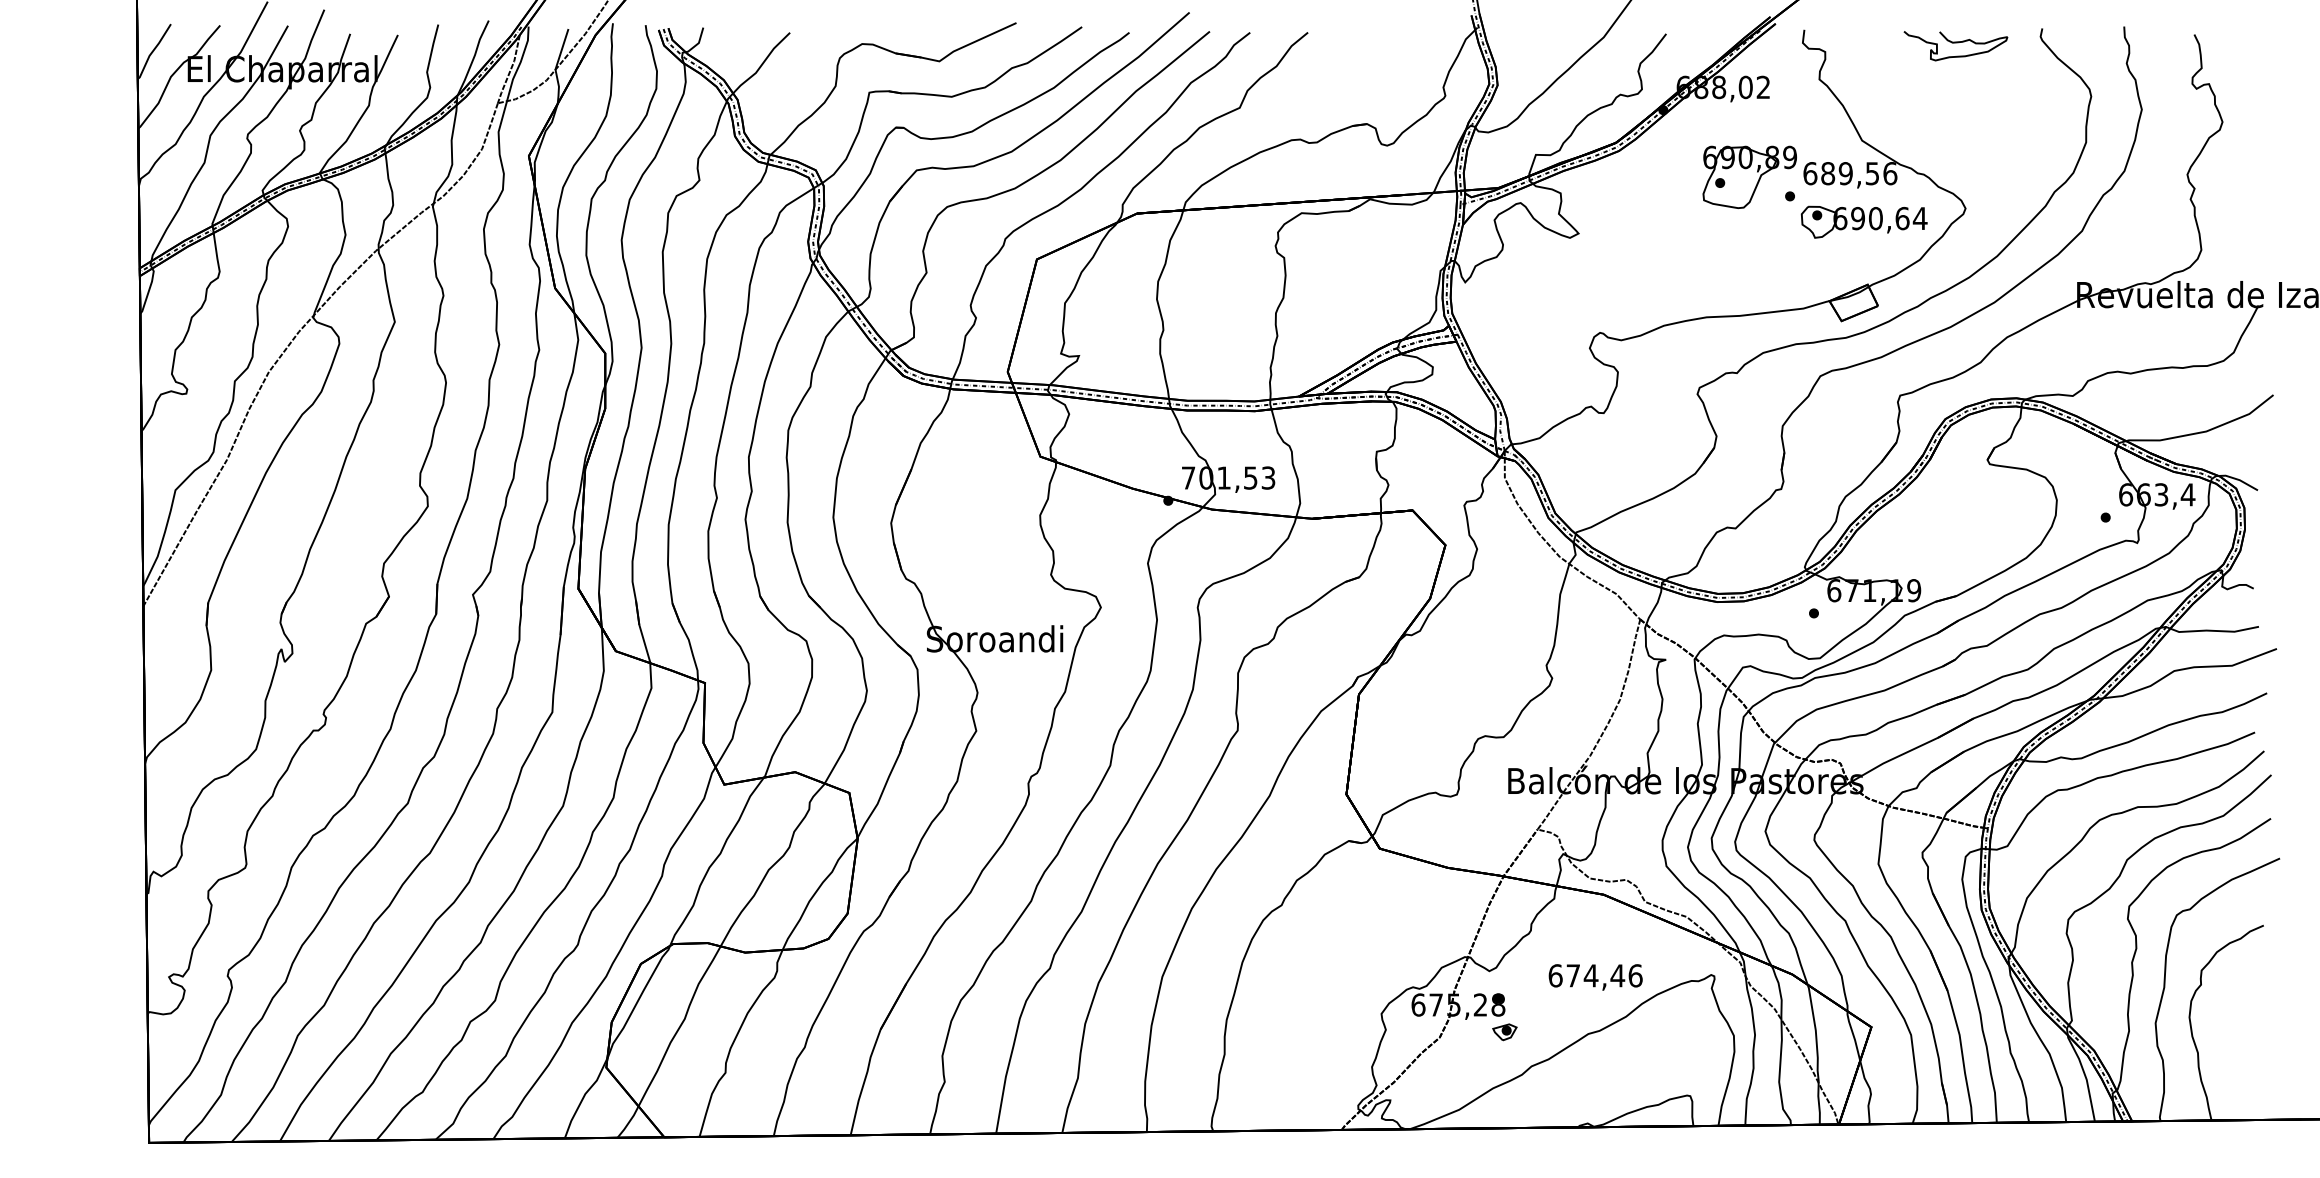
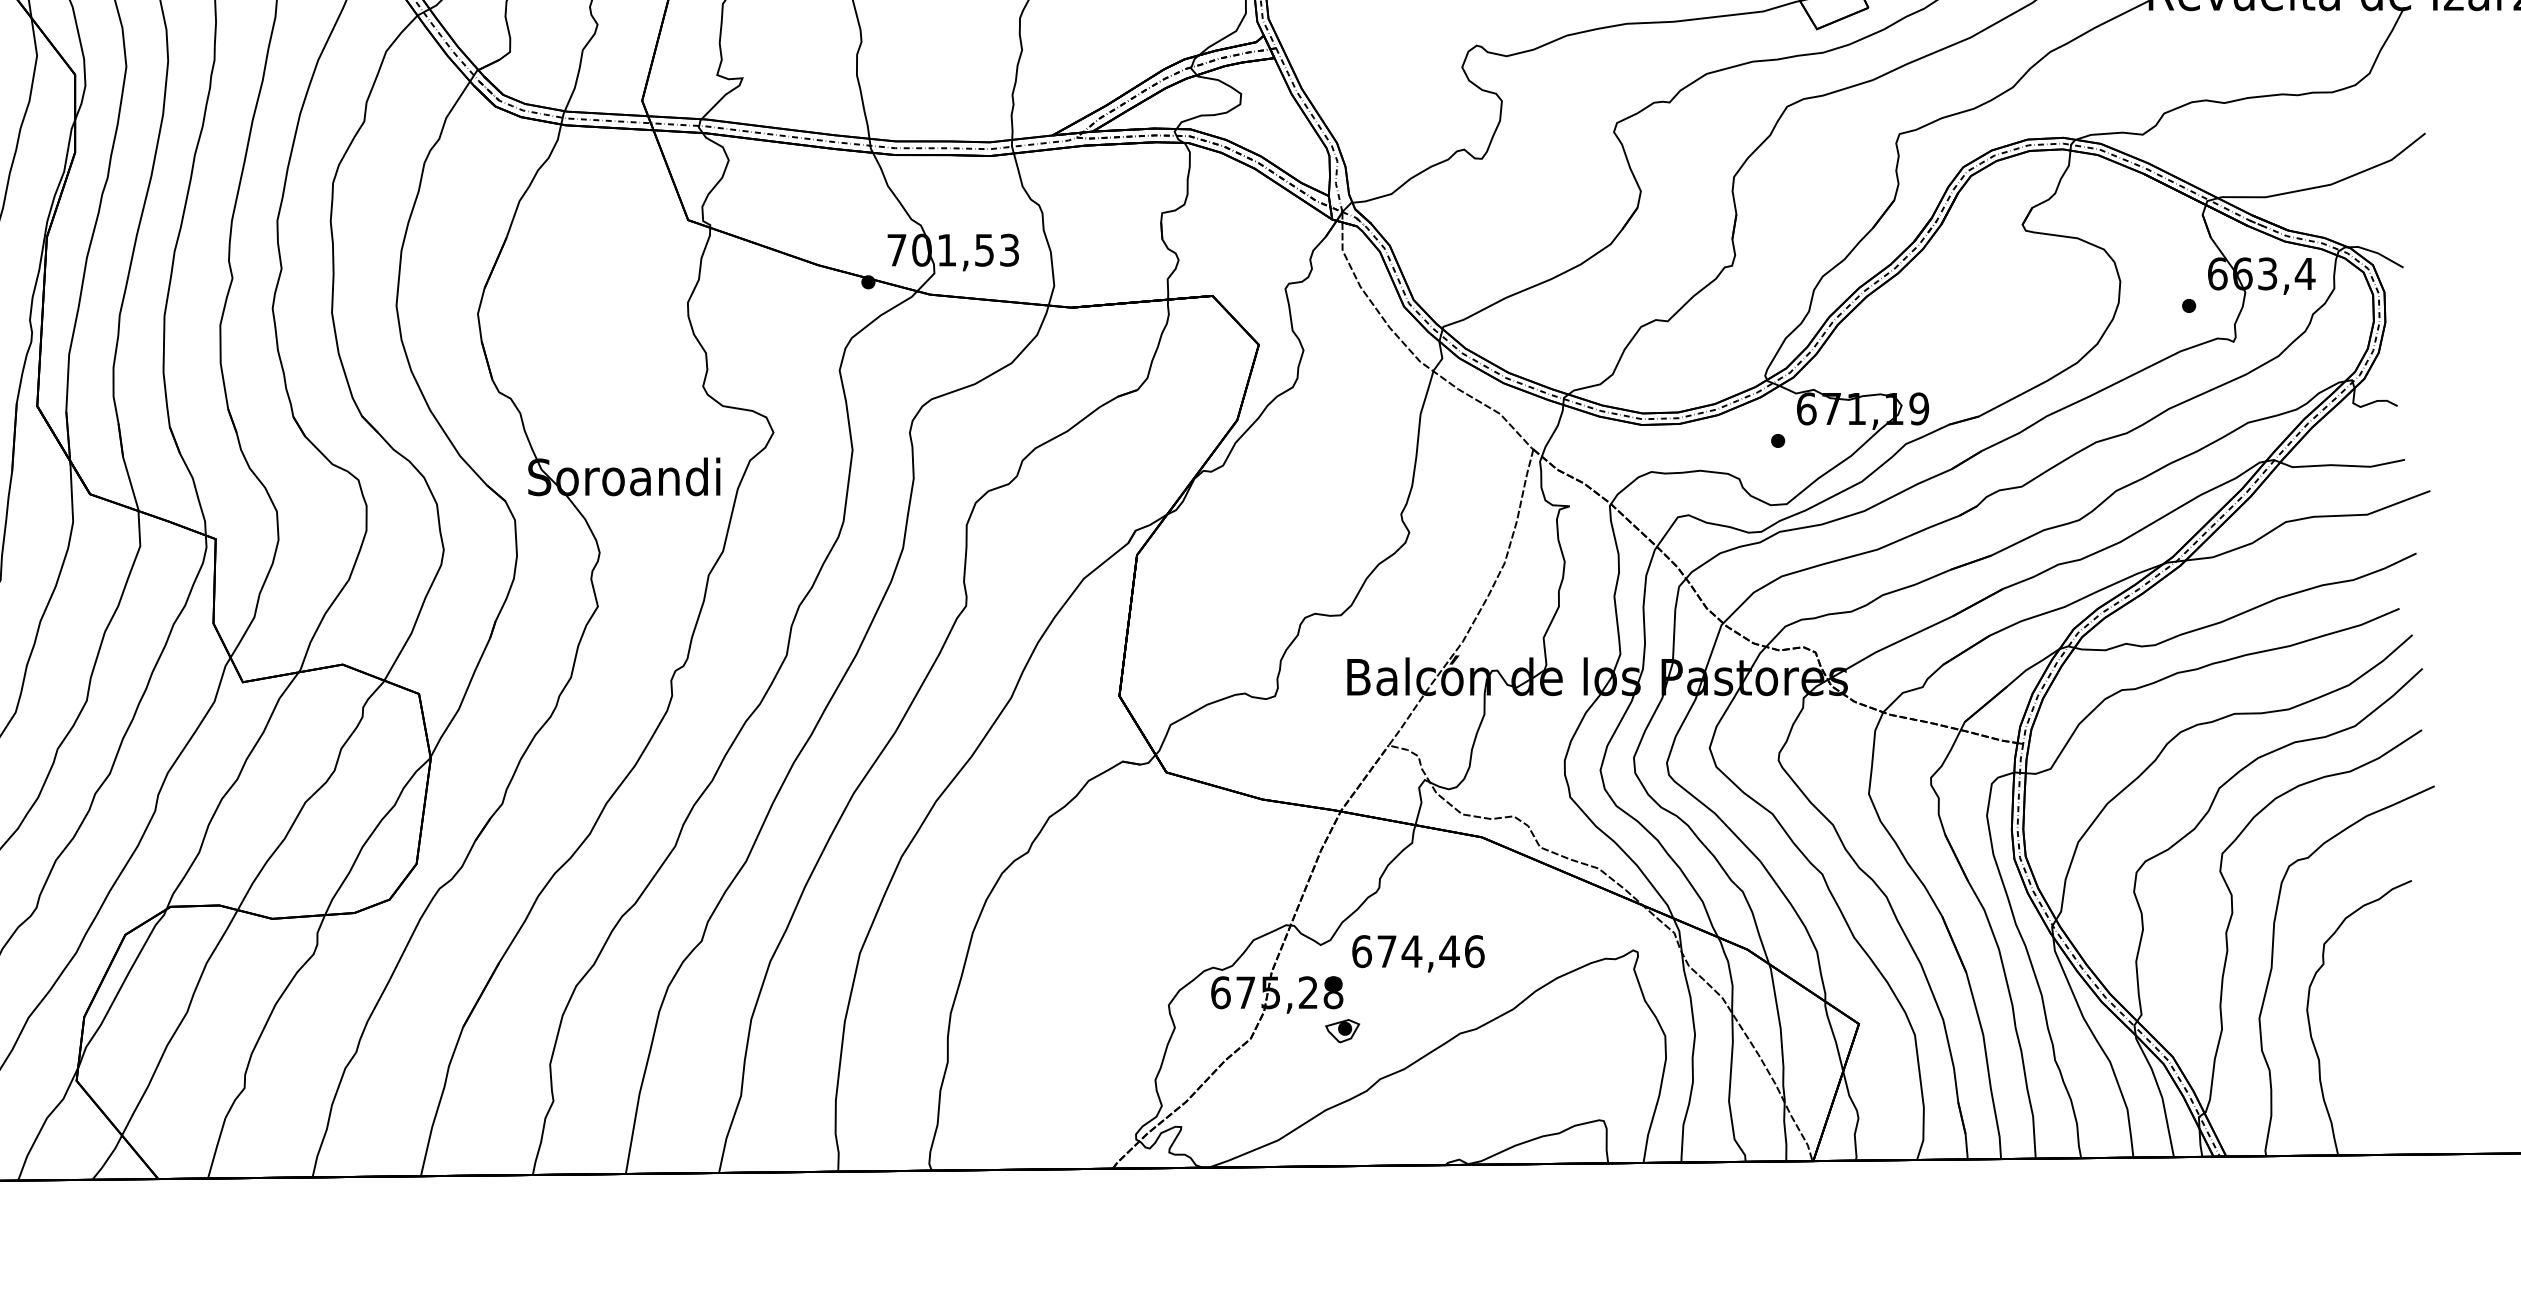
text: (1595, 977) -> (1418, 953), moved

